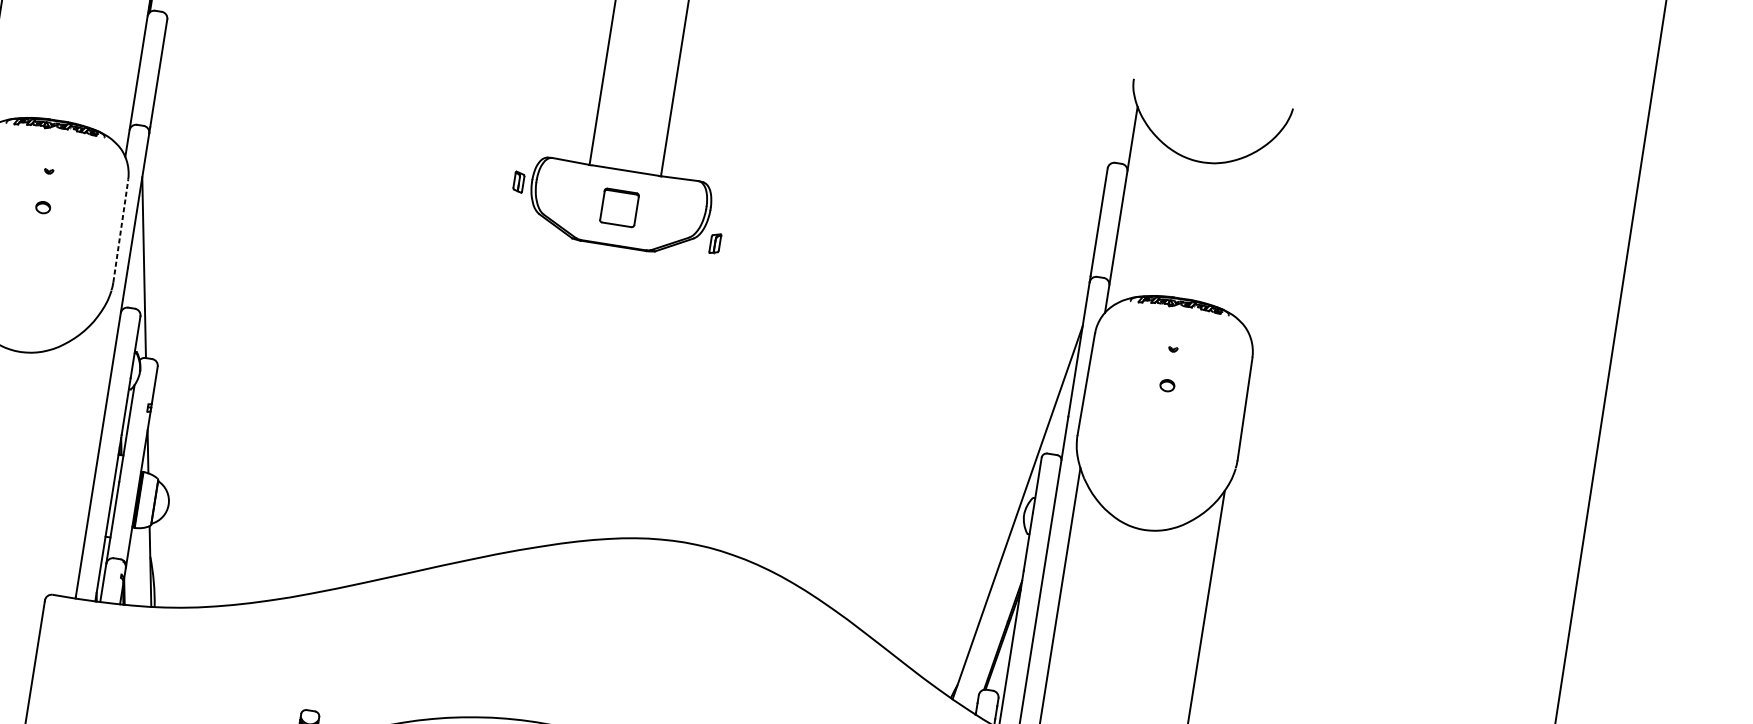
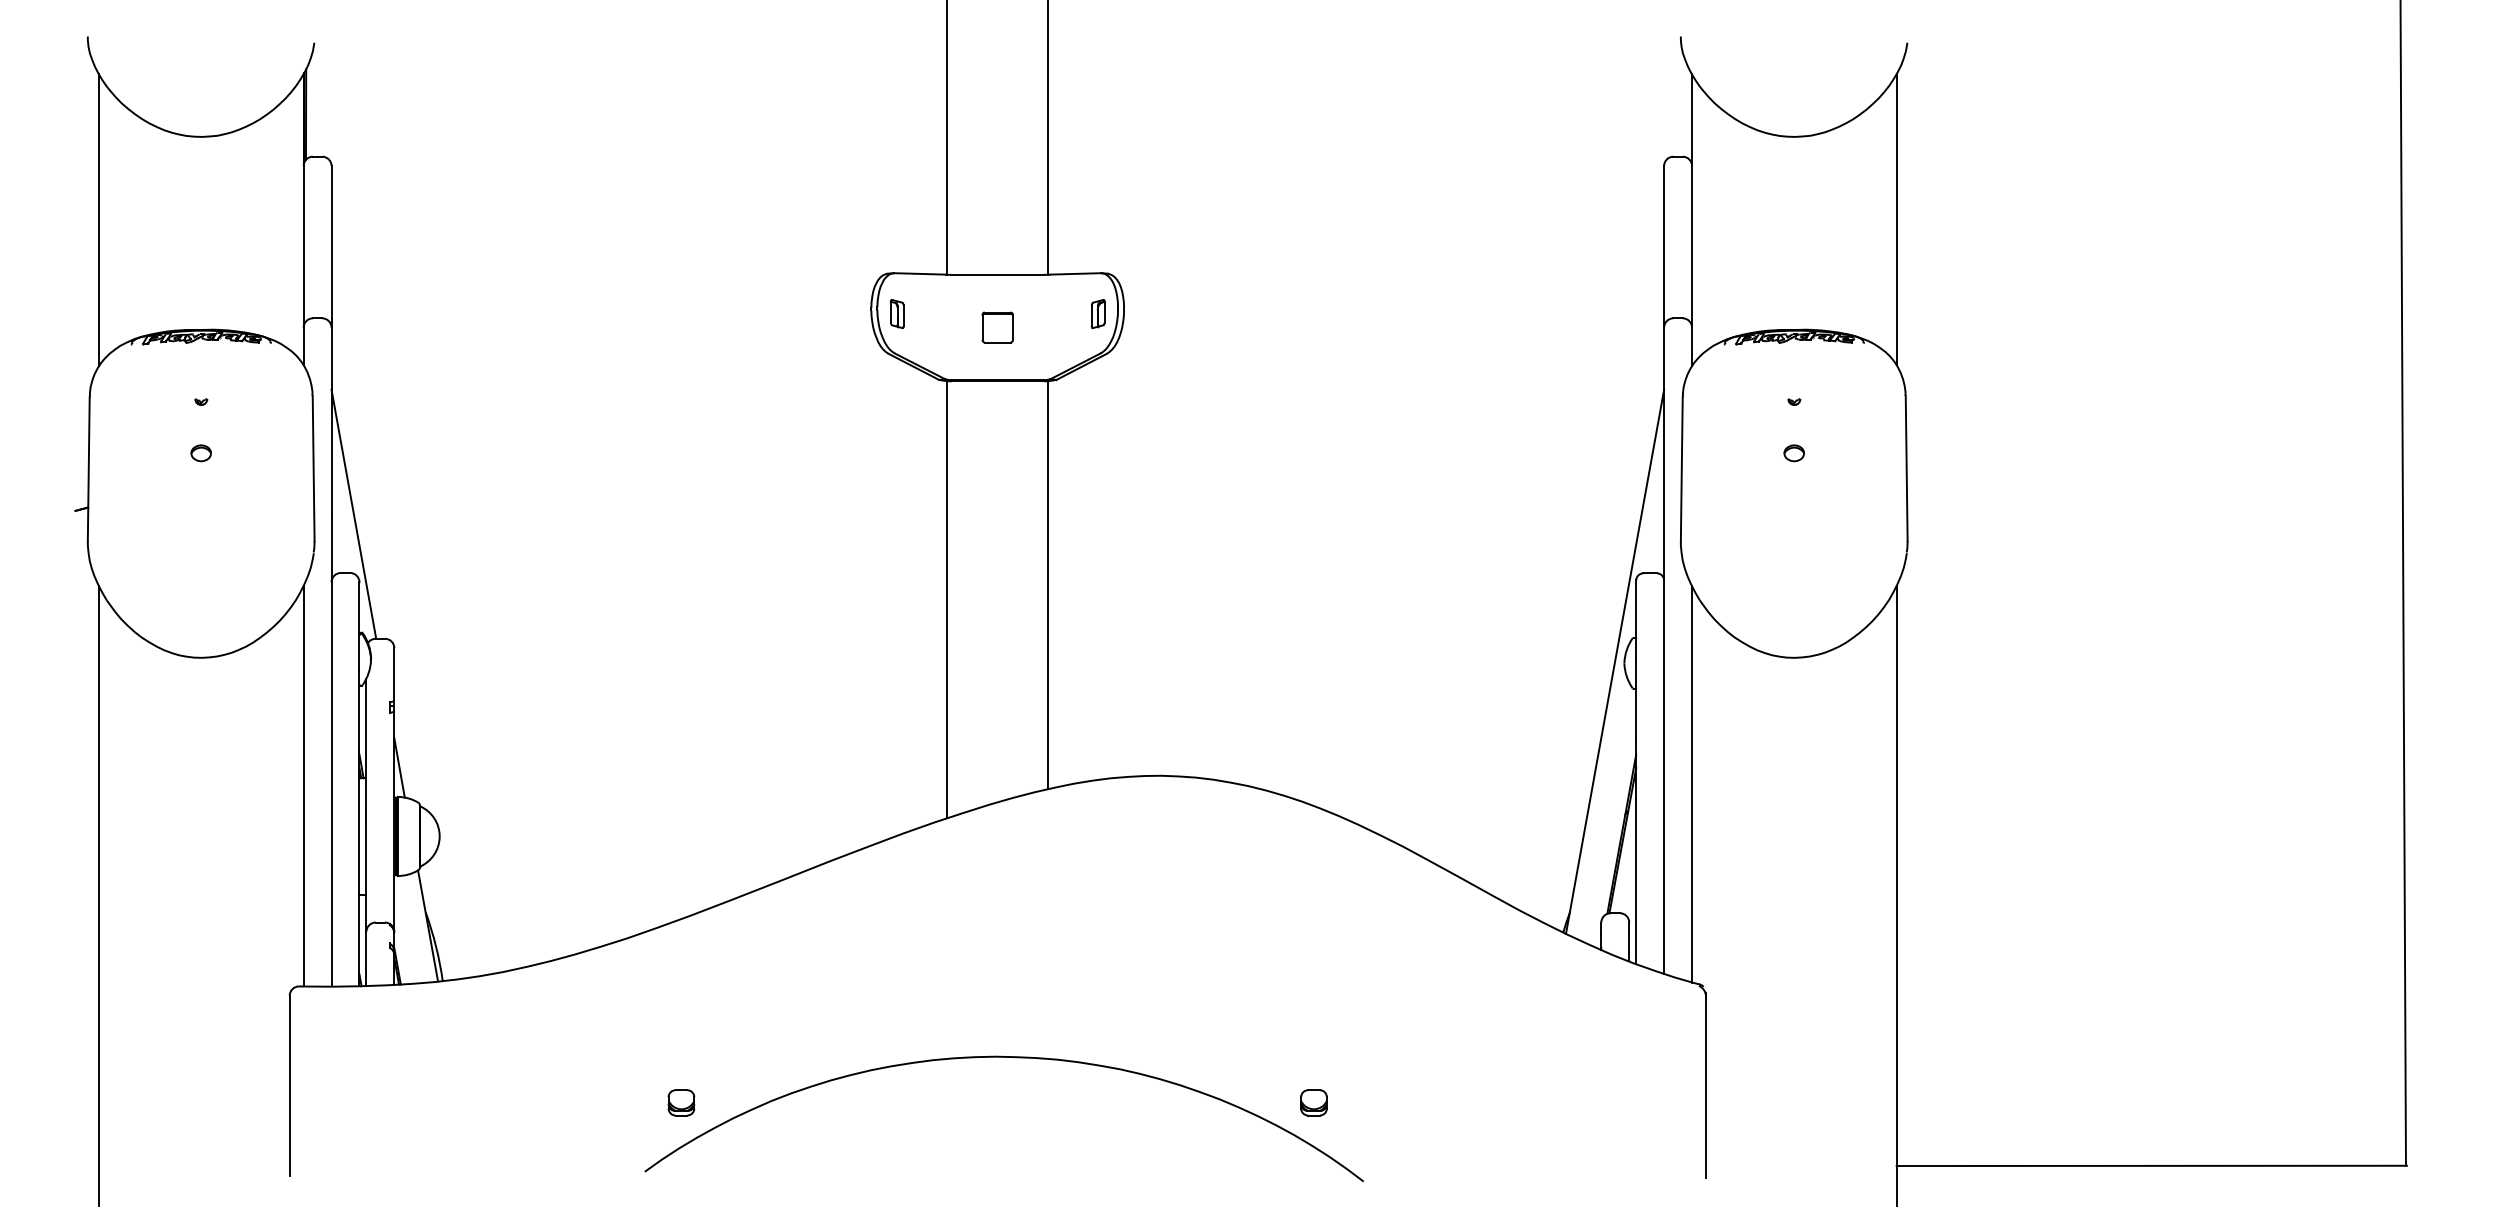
part: (518, 182) -> (896, 314), moved
part: (619, 207) -> (997, 327), size x0.62
line: (120, 230) -> (313, 468), dashed -> solid
line: (1265, 232) -> (1896, 219), added
part: (714, 243) -> (1097, 314), moved
line: (553, 394) -> (947, 599), added
line: (626, 395) -> (1048, 585), added
line: (78, 454) -> (303, 786), added

